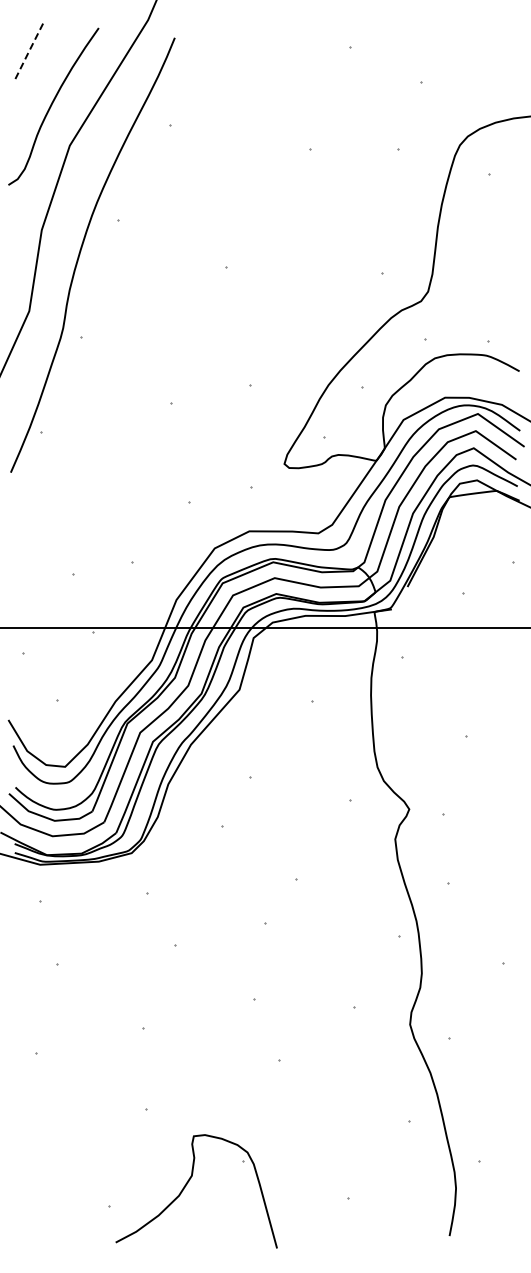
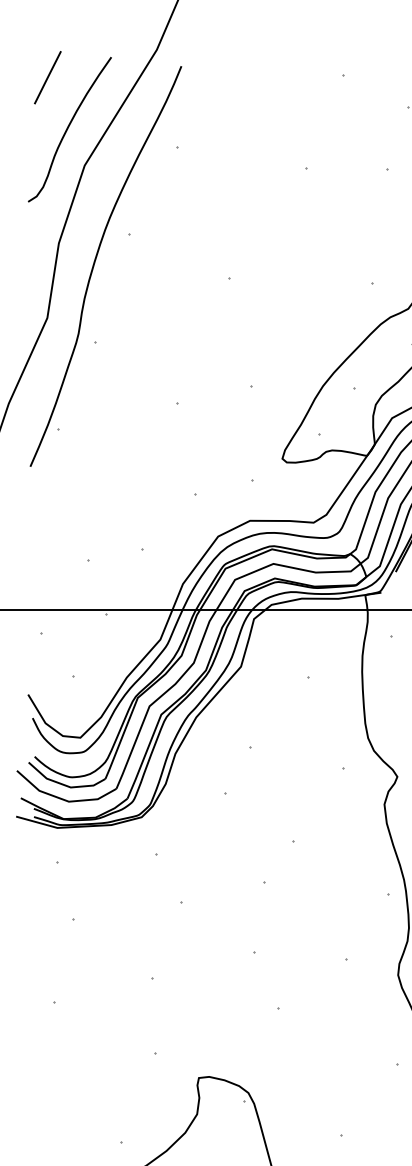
line: (29, 50) -> (47, 77), dashed -> solid

